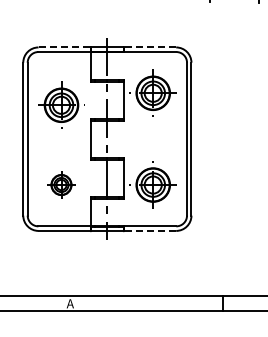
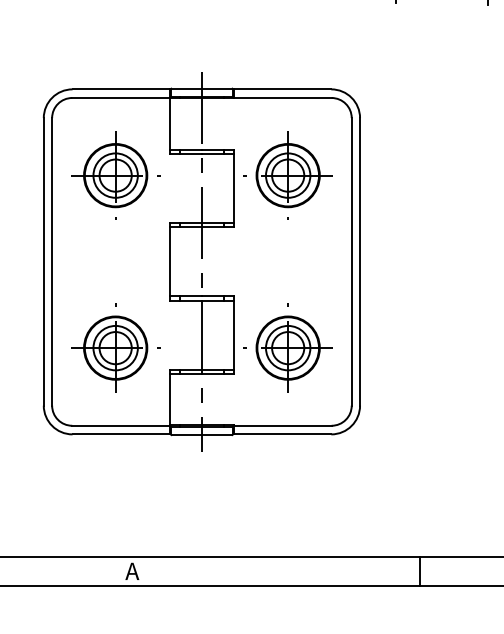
line: (64, 47) -> (121, 89), dashed -> solid
line: (150, 47) -> (283, 89), dashed -> solid
part: (61, 104) -> (115, 174), moved
part: (61, 184) -> (115, 347), size x1.67
line: (150, 230) -> (283, 433), dashed -> solid

